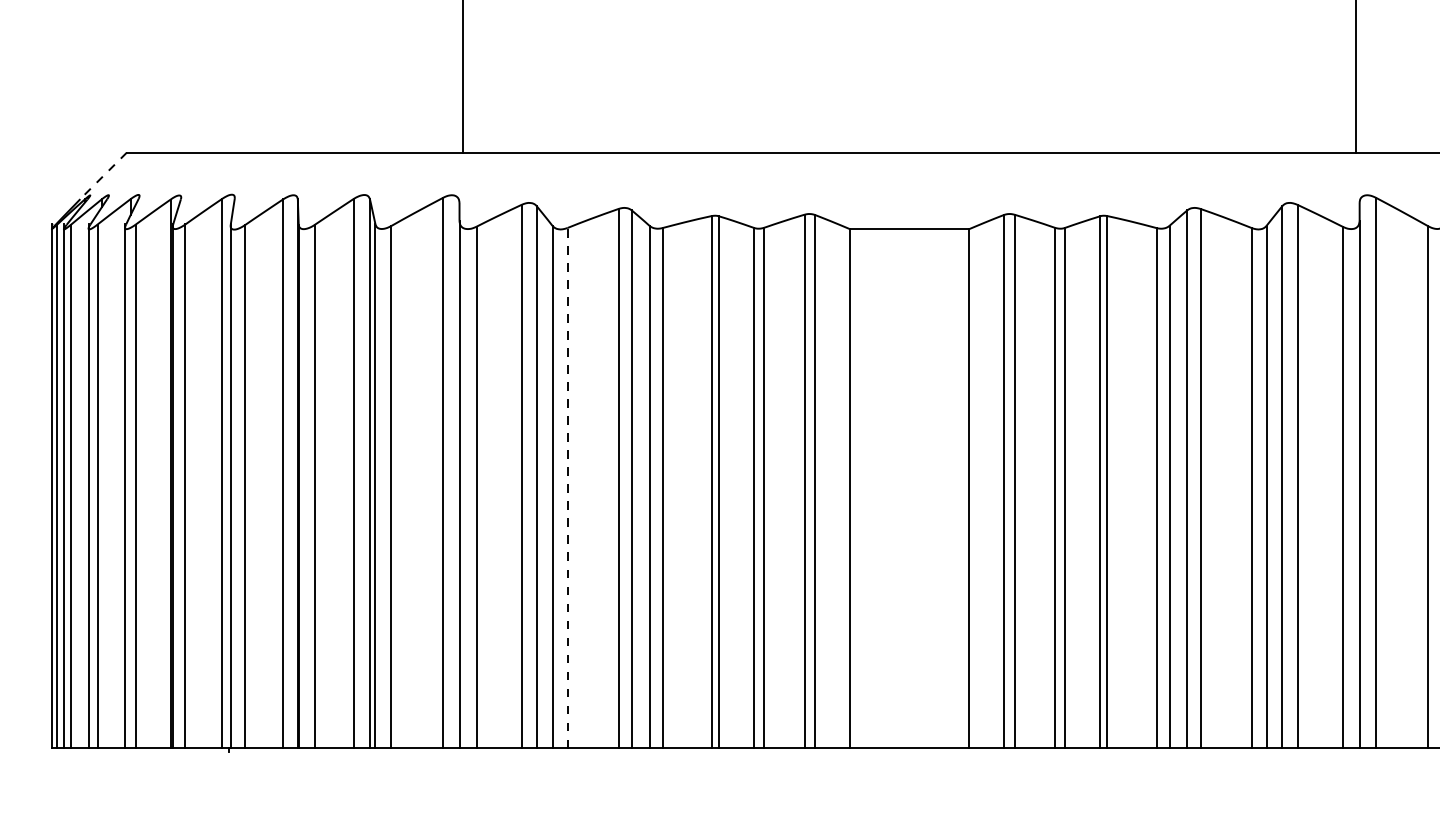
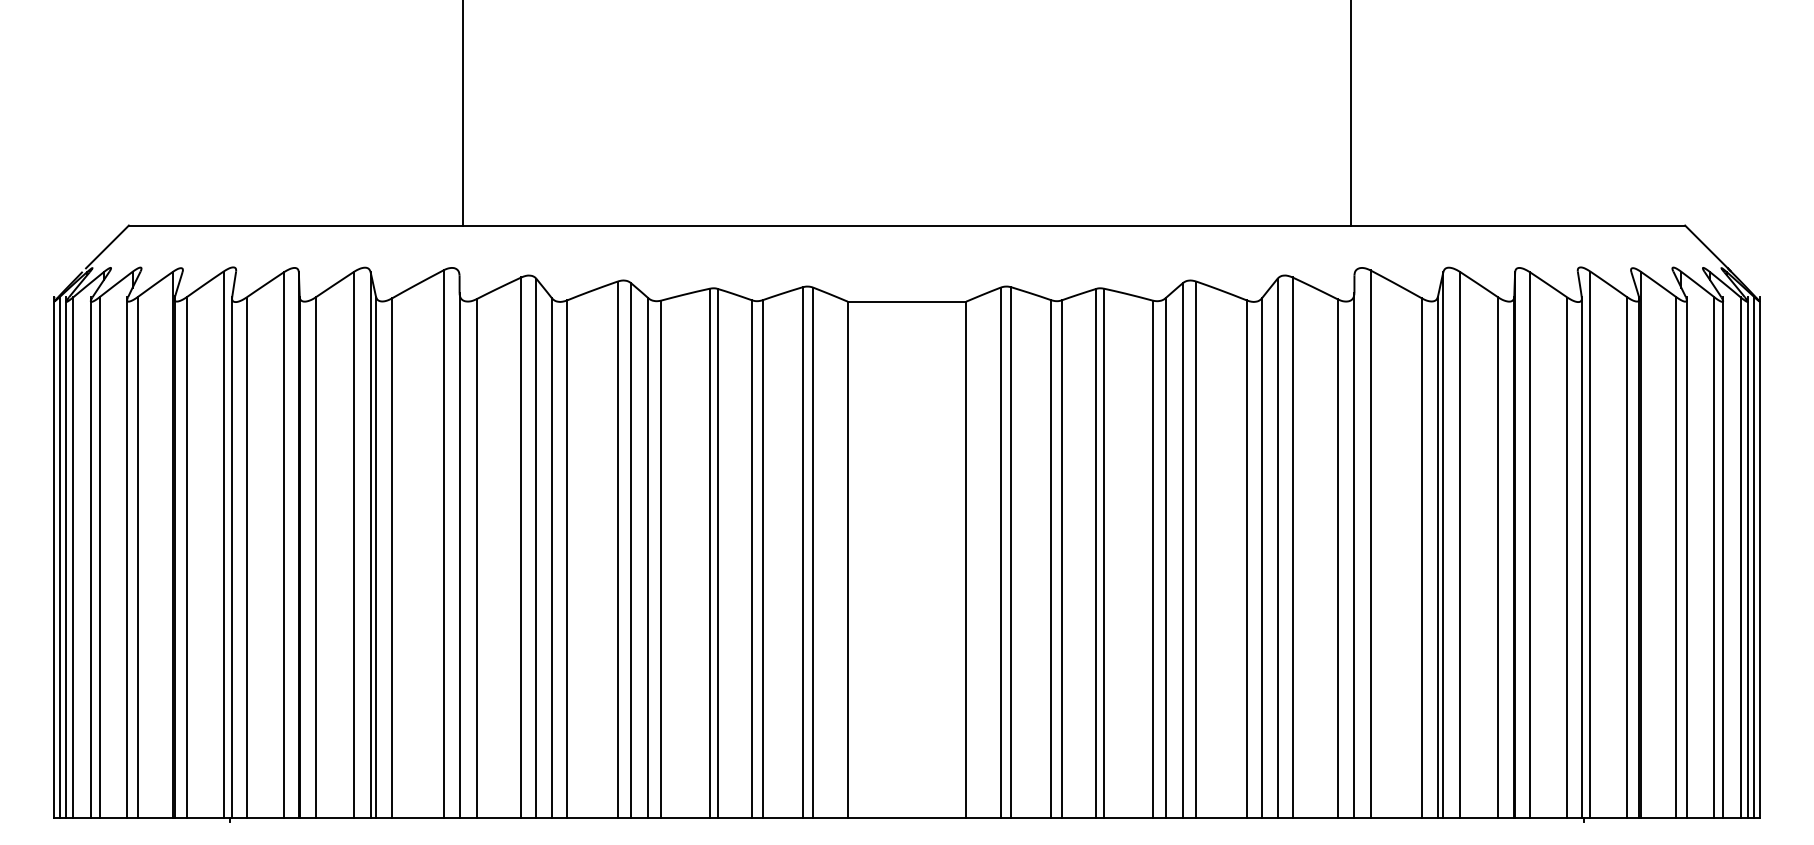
line: (105, 174) -> (107, 247), dashed -> solid
line: (568, 488) -> (567, 559), dashed -> solid

